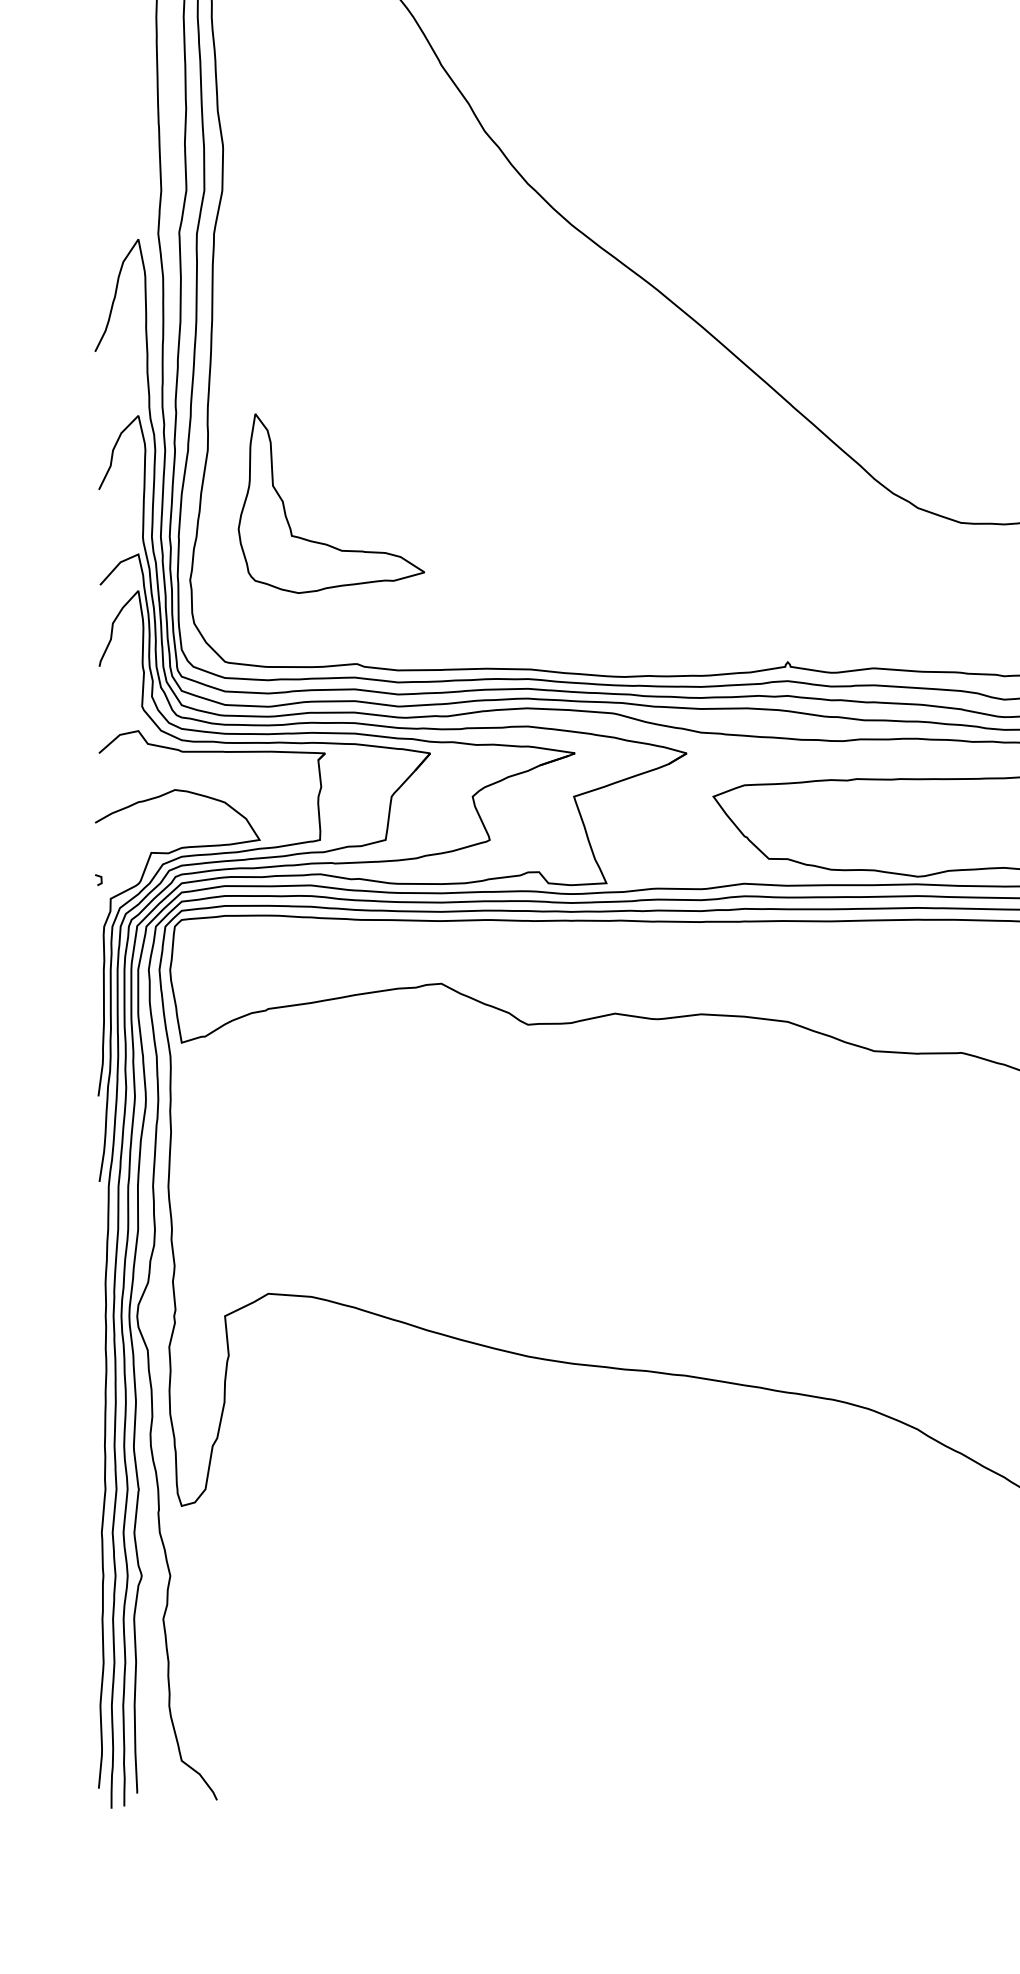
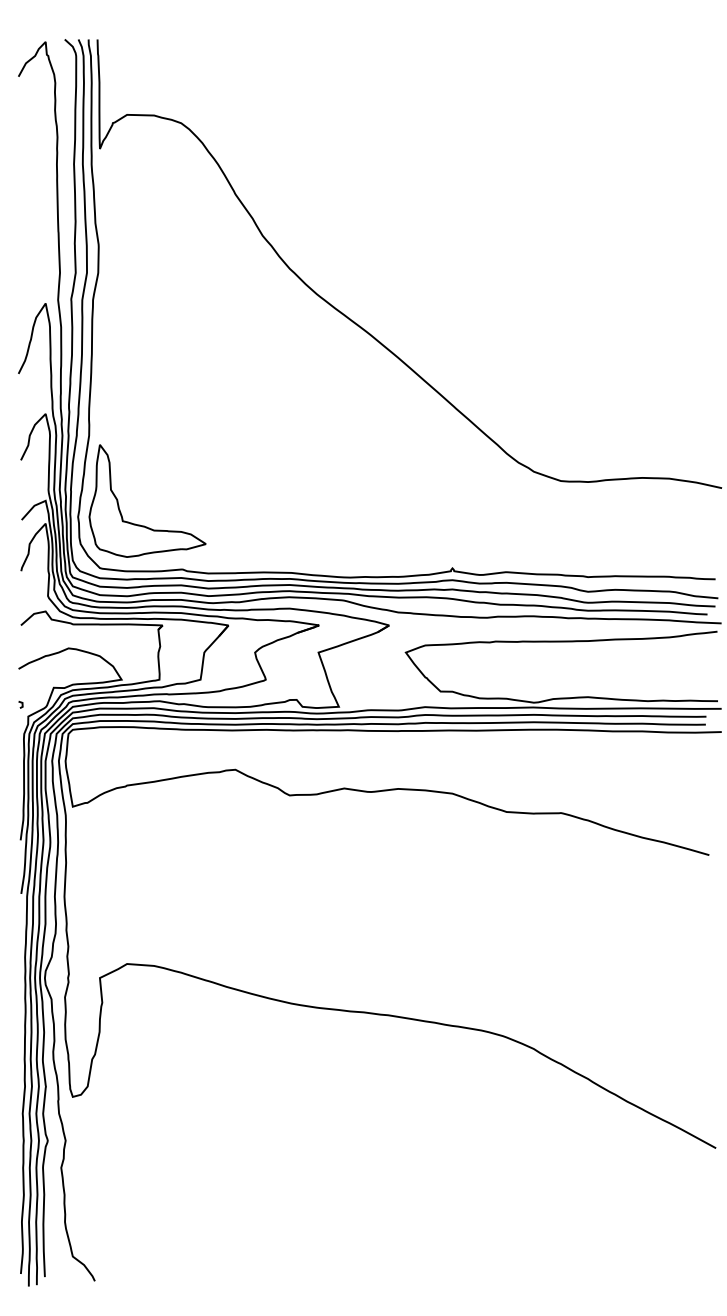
part: (320, 541) -> (140, 524), moved

